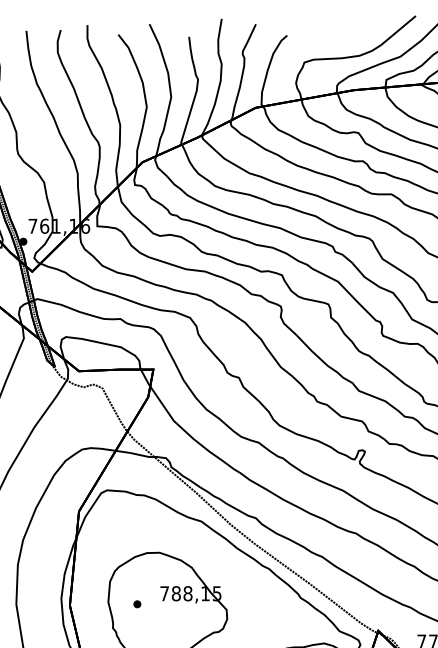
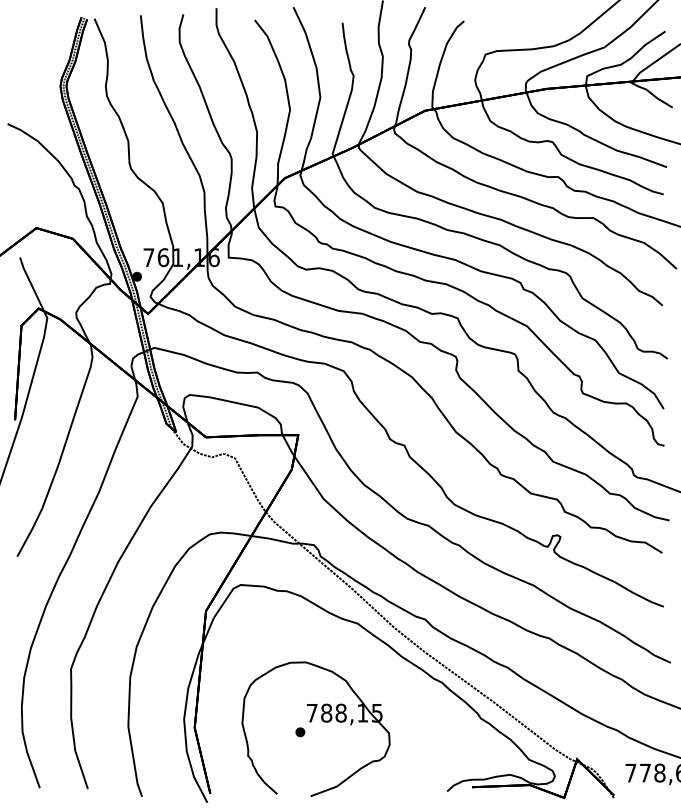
part: (137, 604) -> (300, 732), moved

